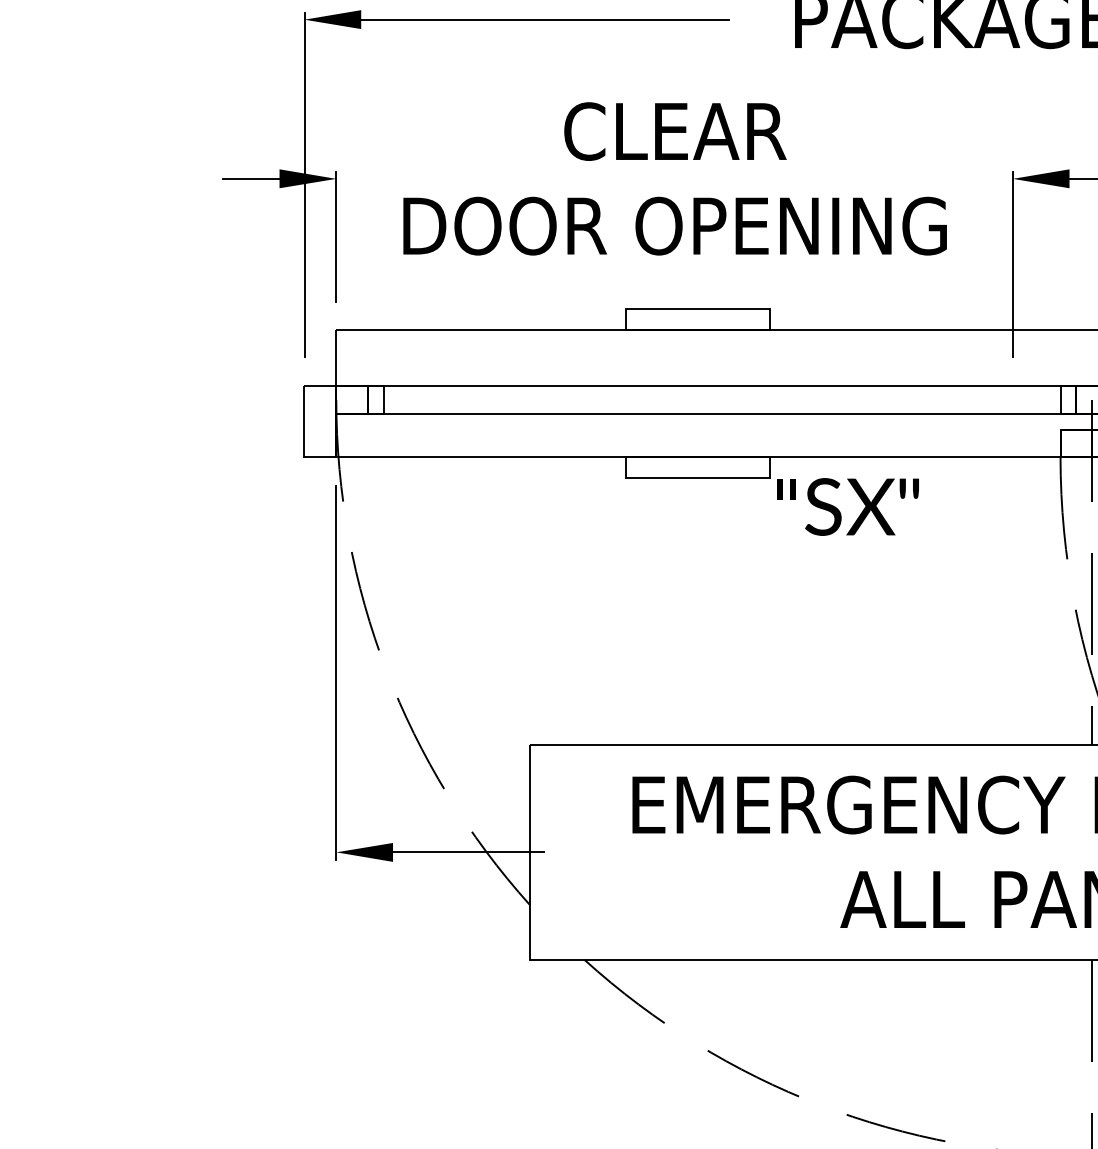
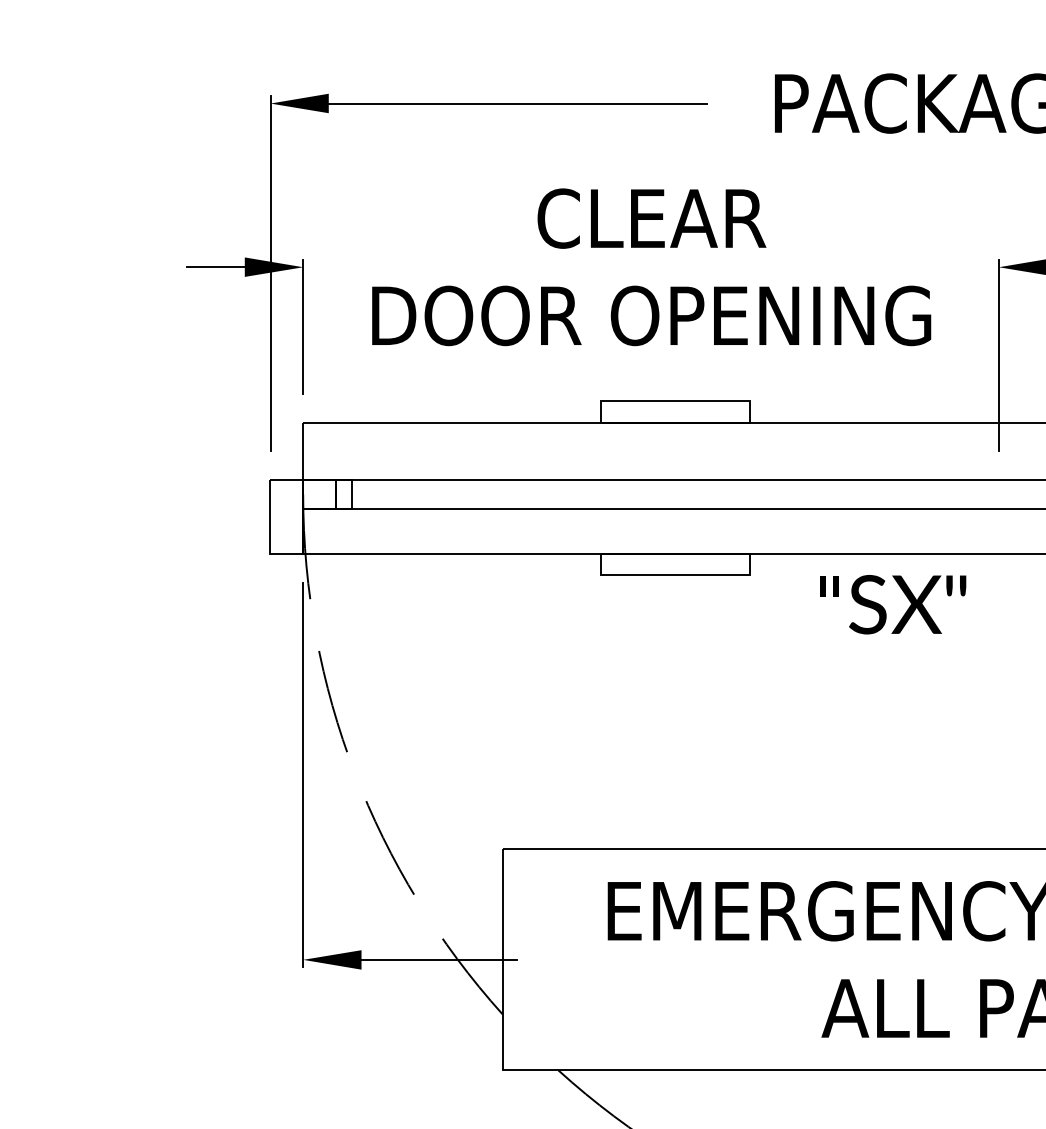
text: (847, 506) -> (892, 604), moved

